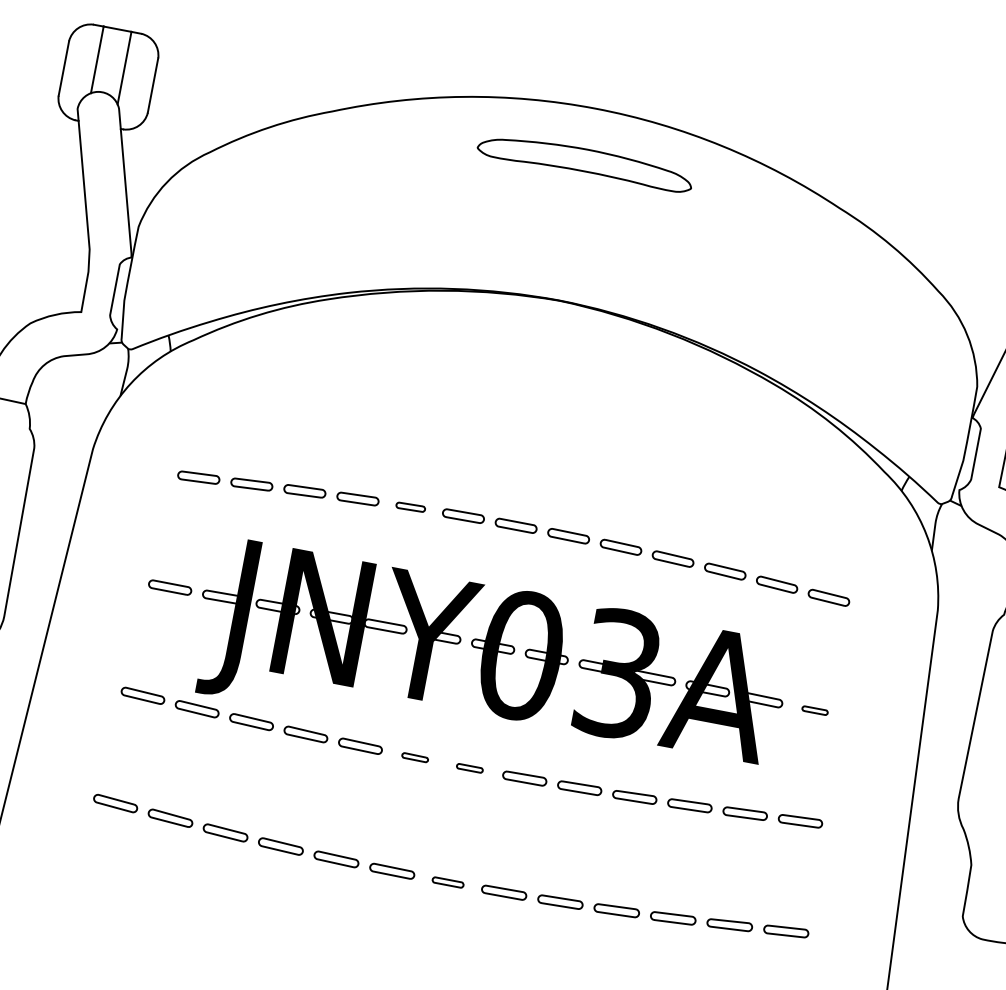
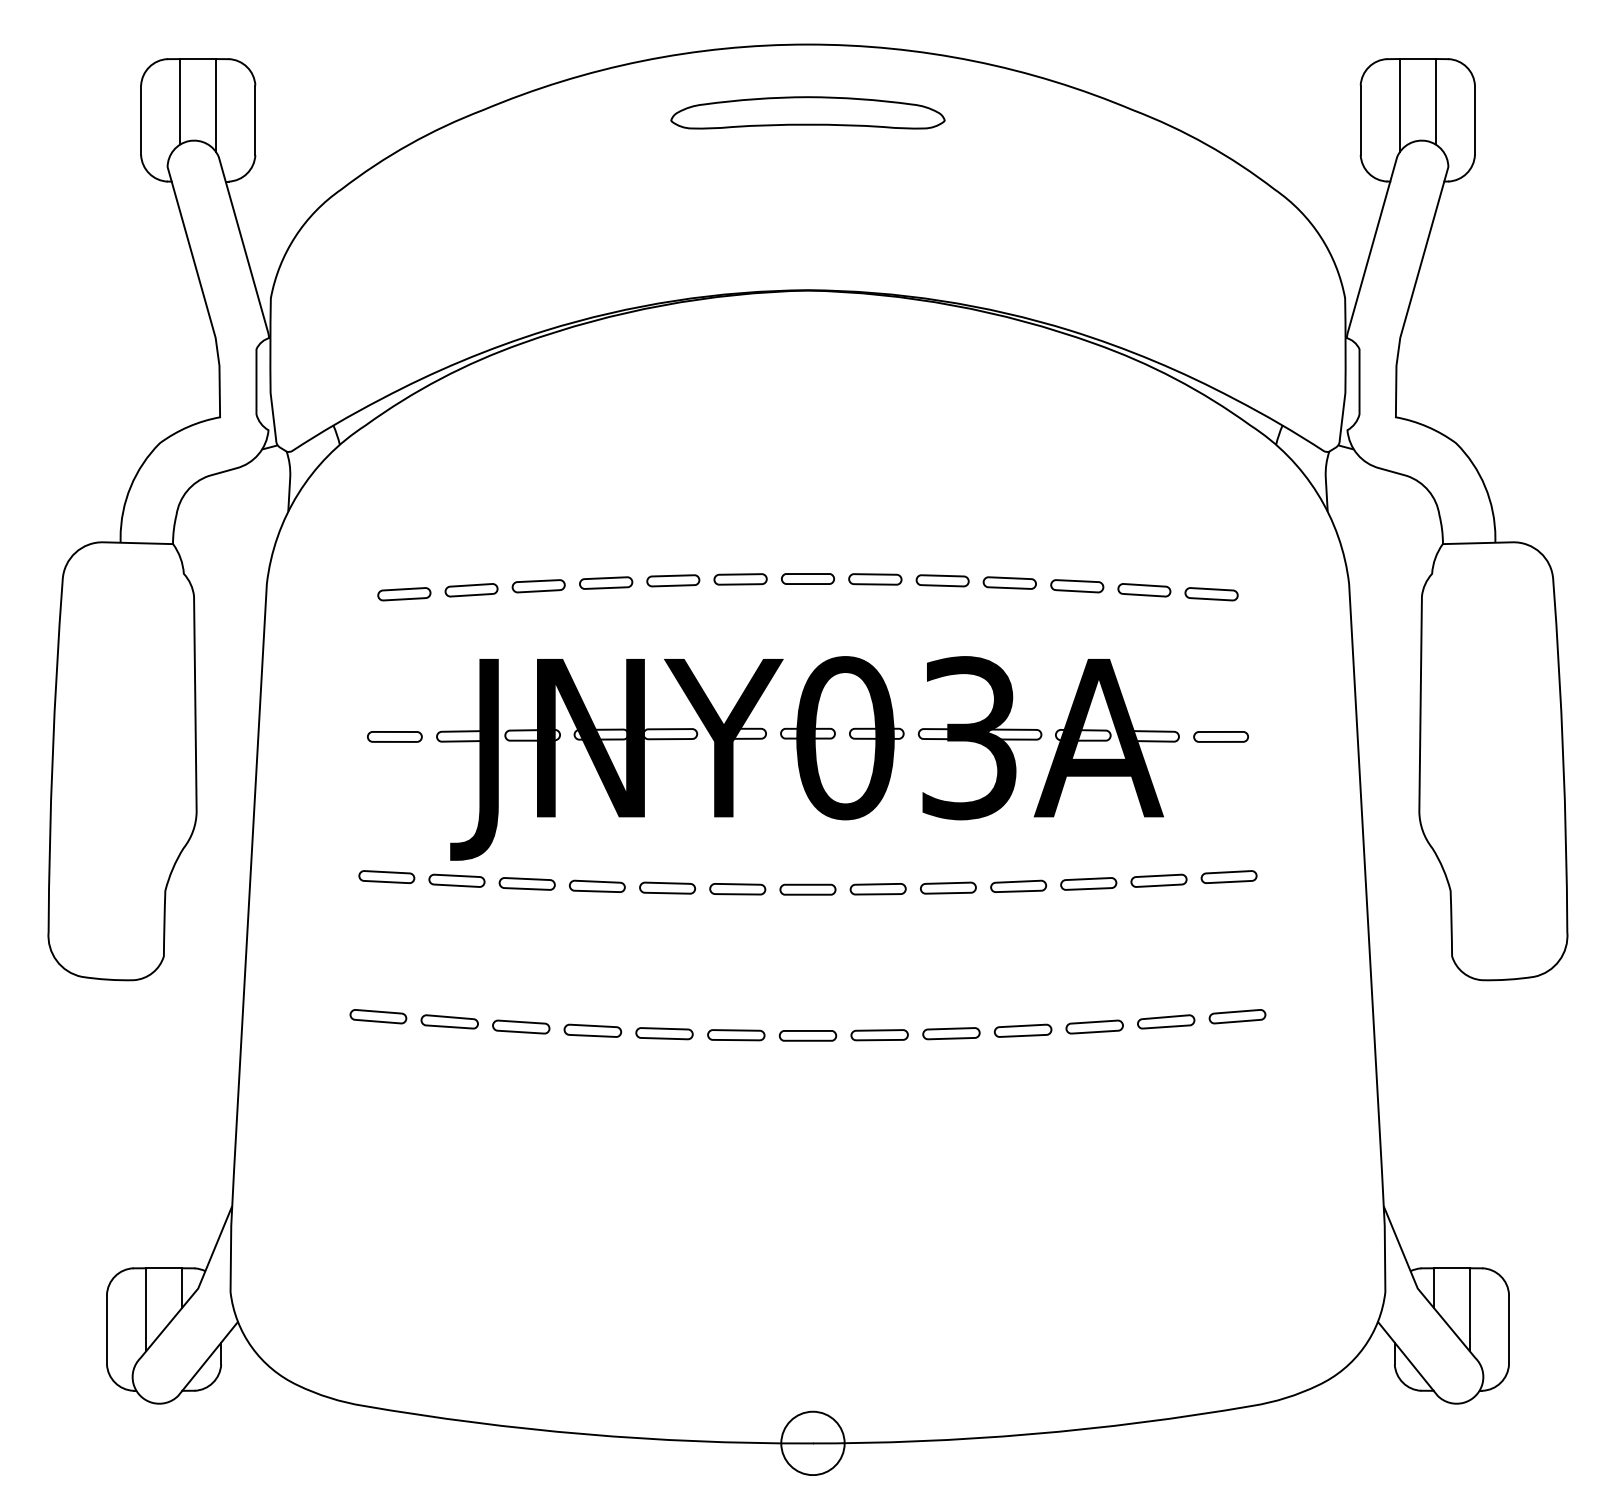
part: (410, 507) -> (673, 580), size x1.43
part: (814, 710) -> (1220, 736), size x1.67
part: (414, 757) -> (737, 889), size x1.67
part: (469, 768) -> (807, 889), size x1.67
part: (447, 882) -> (807, 1035), size x1.43

